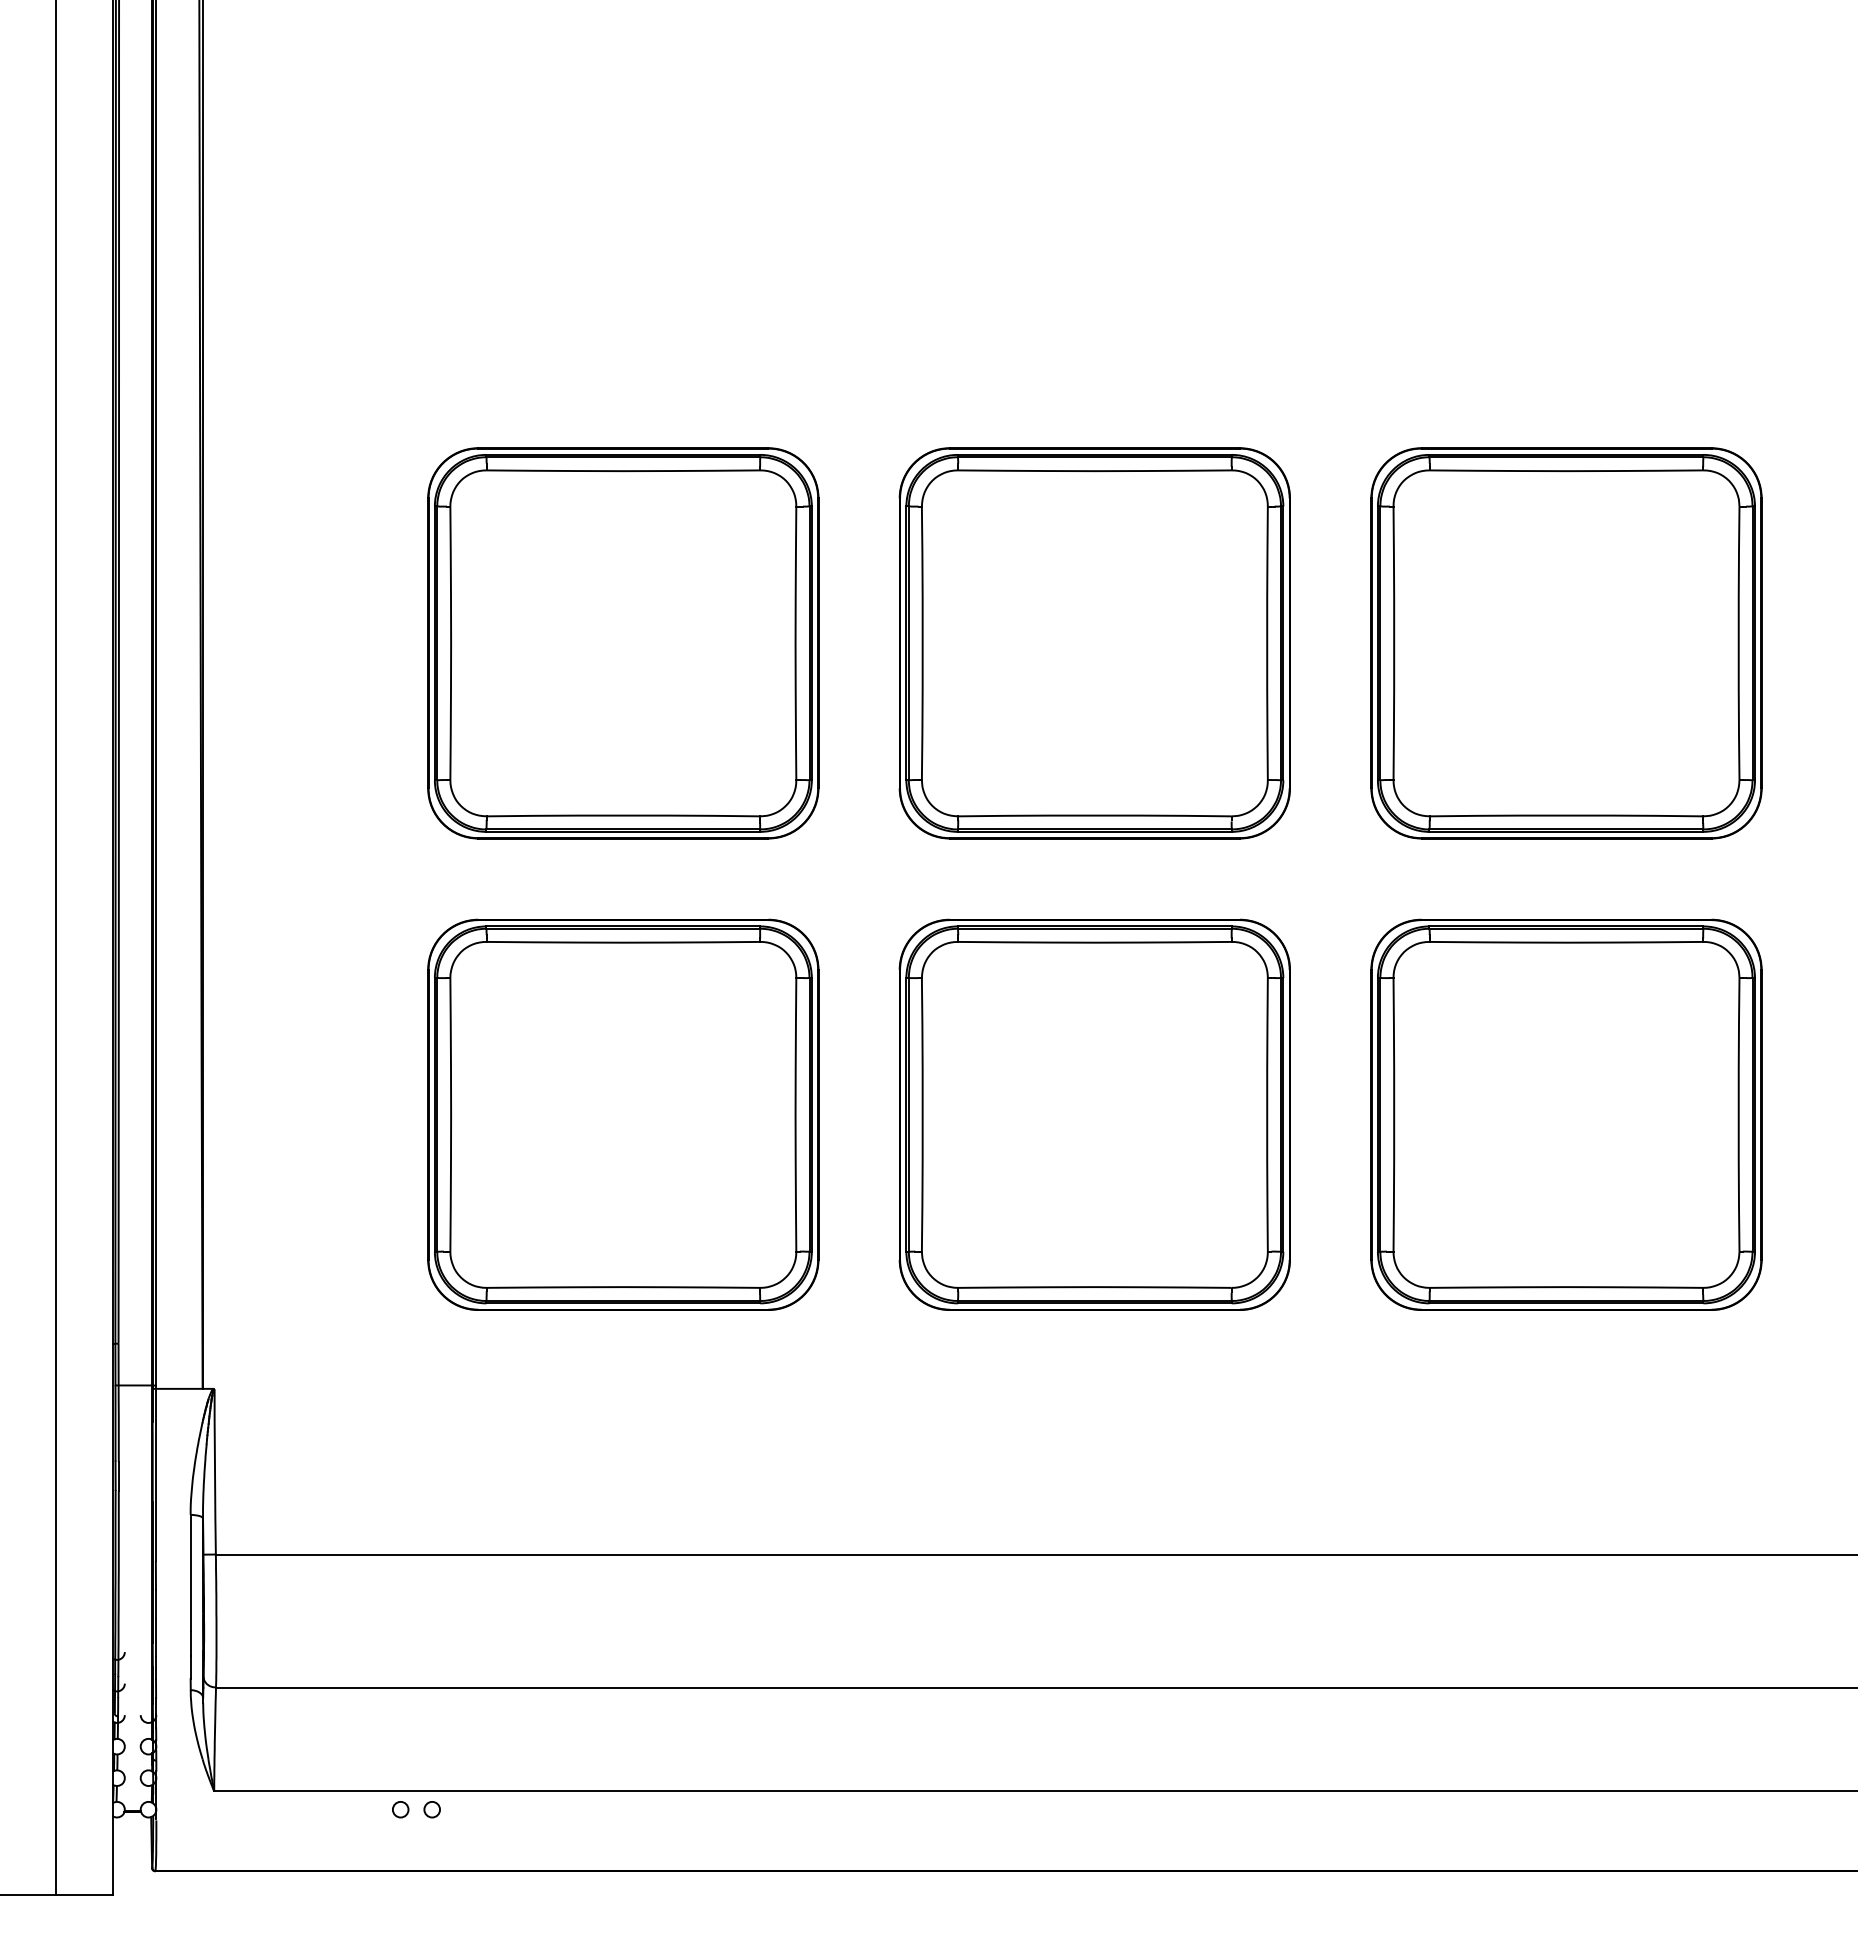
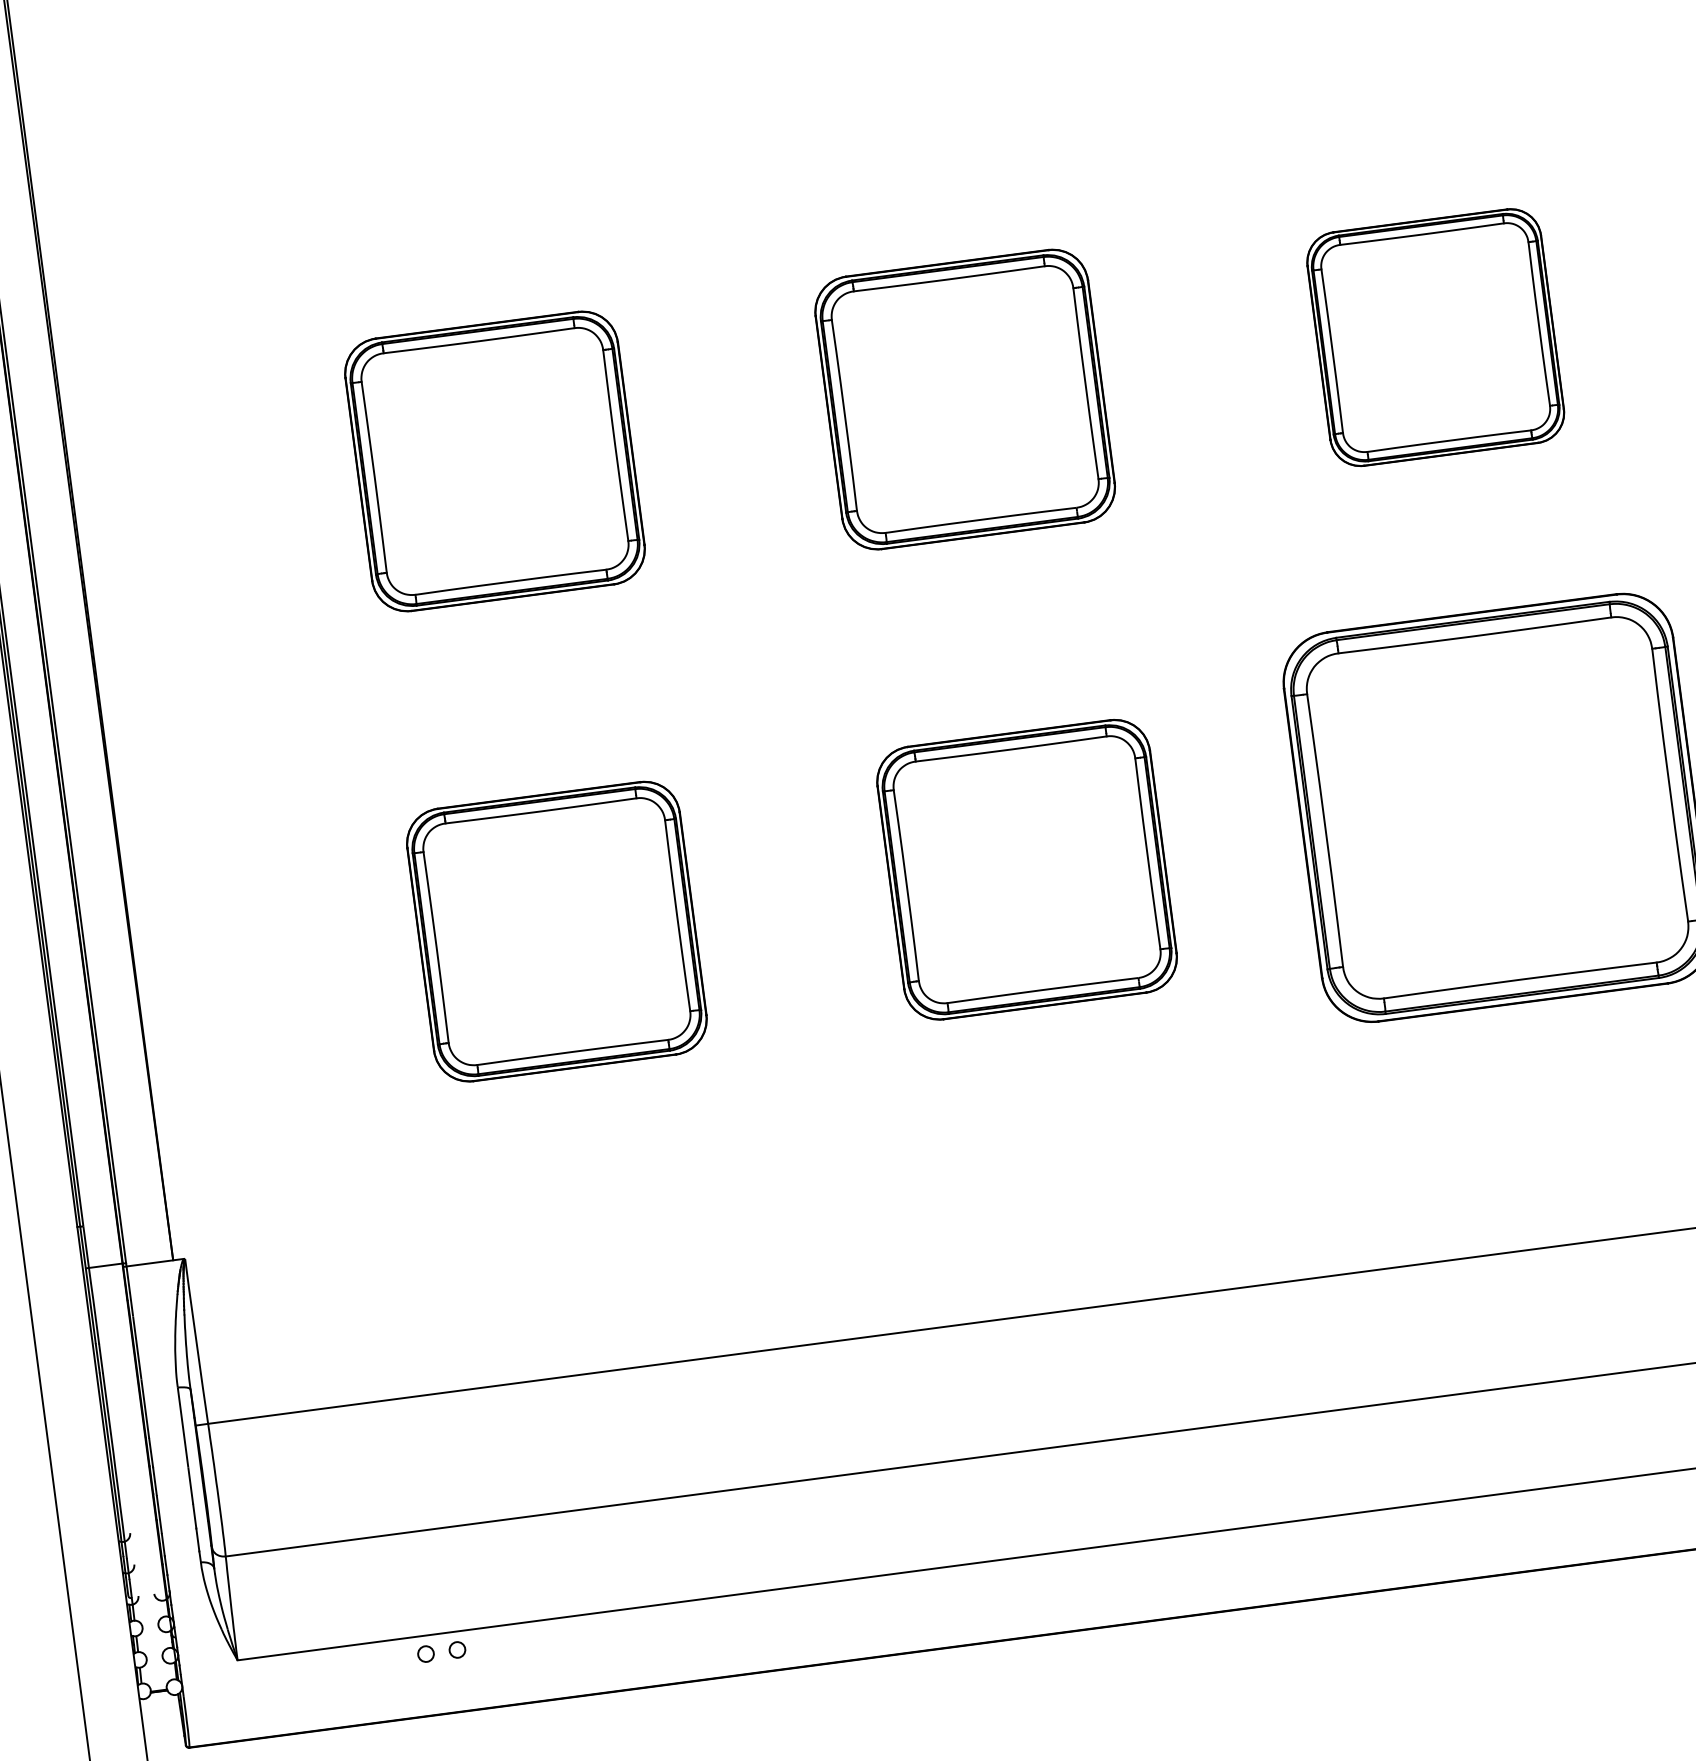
part: (623, 643) -> (495, 461), size x0.7
part: (1094, 643) -> (964, 399), size x0.7
part: (1566, 643) -> (1435, 337), size x0.6
part: (623, 1114) -> (556, 931), size x0.7
part: (1094, 1114) -> (1026, 869), size x0.7

